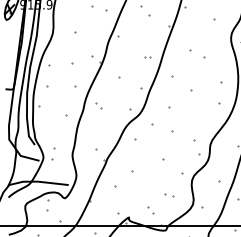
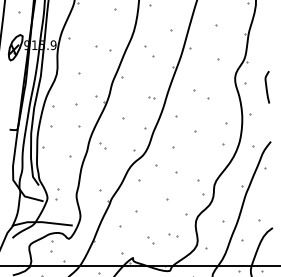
part: (150, 211) -> (150, 240), moved

